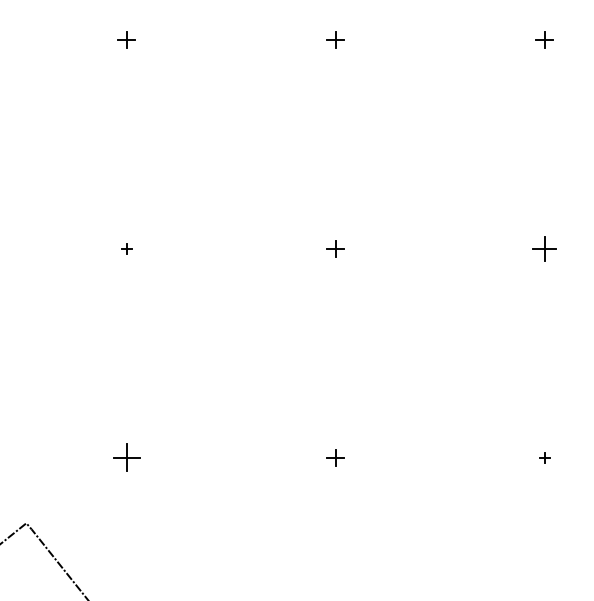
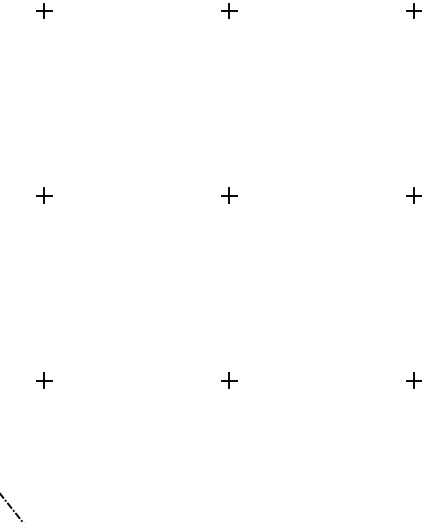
part: (126, 248) -> (44, 195), size x1.67
part: (544, 248) -> (413, 195), size x0.71
part: (126, 457) -> (44, 380), size x0.62
part: (544, 457) -> (413, 380), size x1.67

